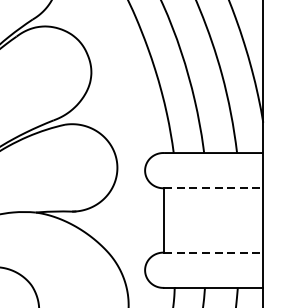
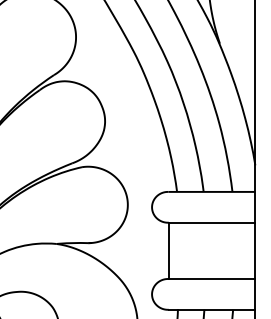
line: (214, 188) -> (212, 222), dashed -> solid
line: (214, 253) -> (212, 279), dashed -> solid

